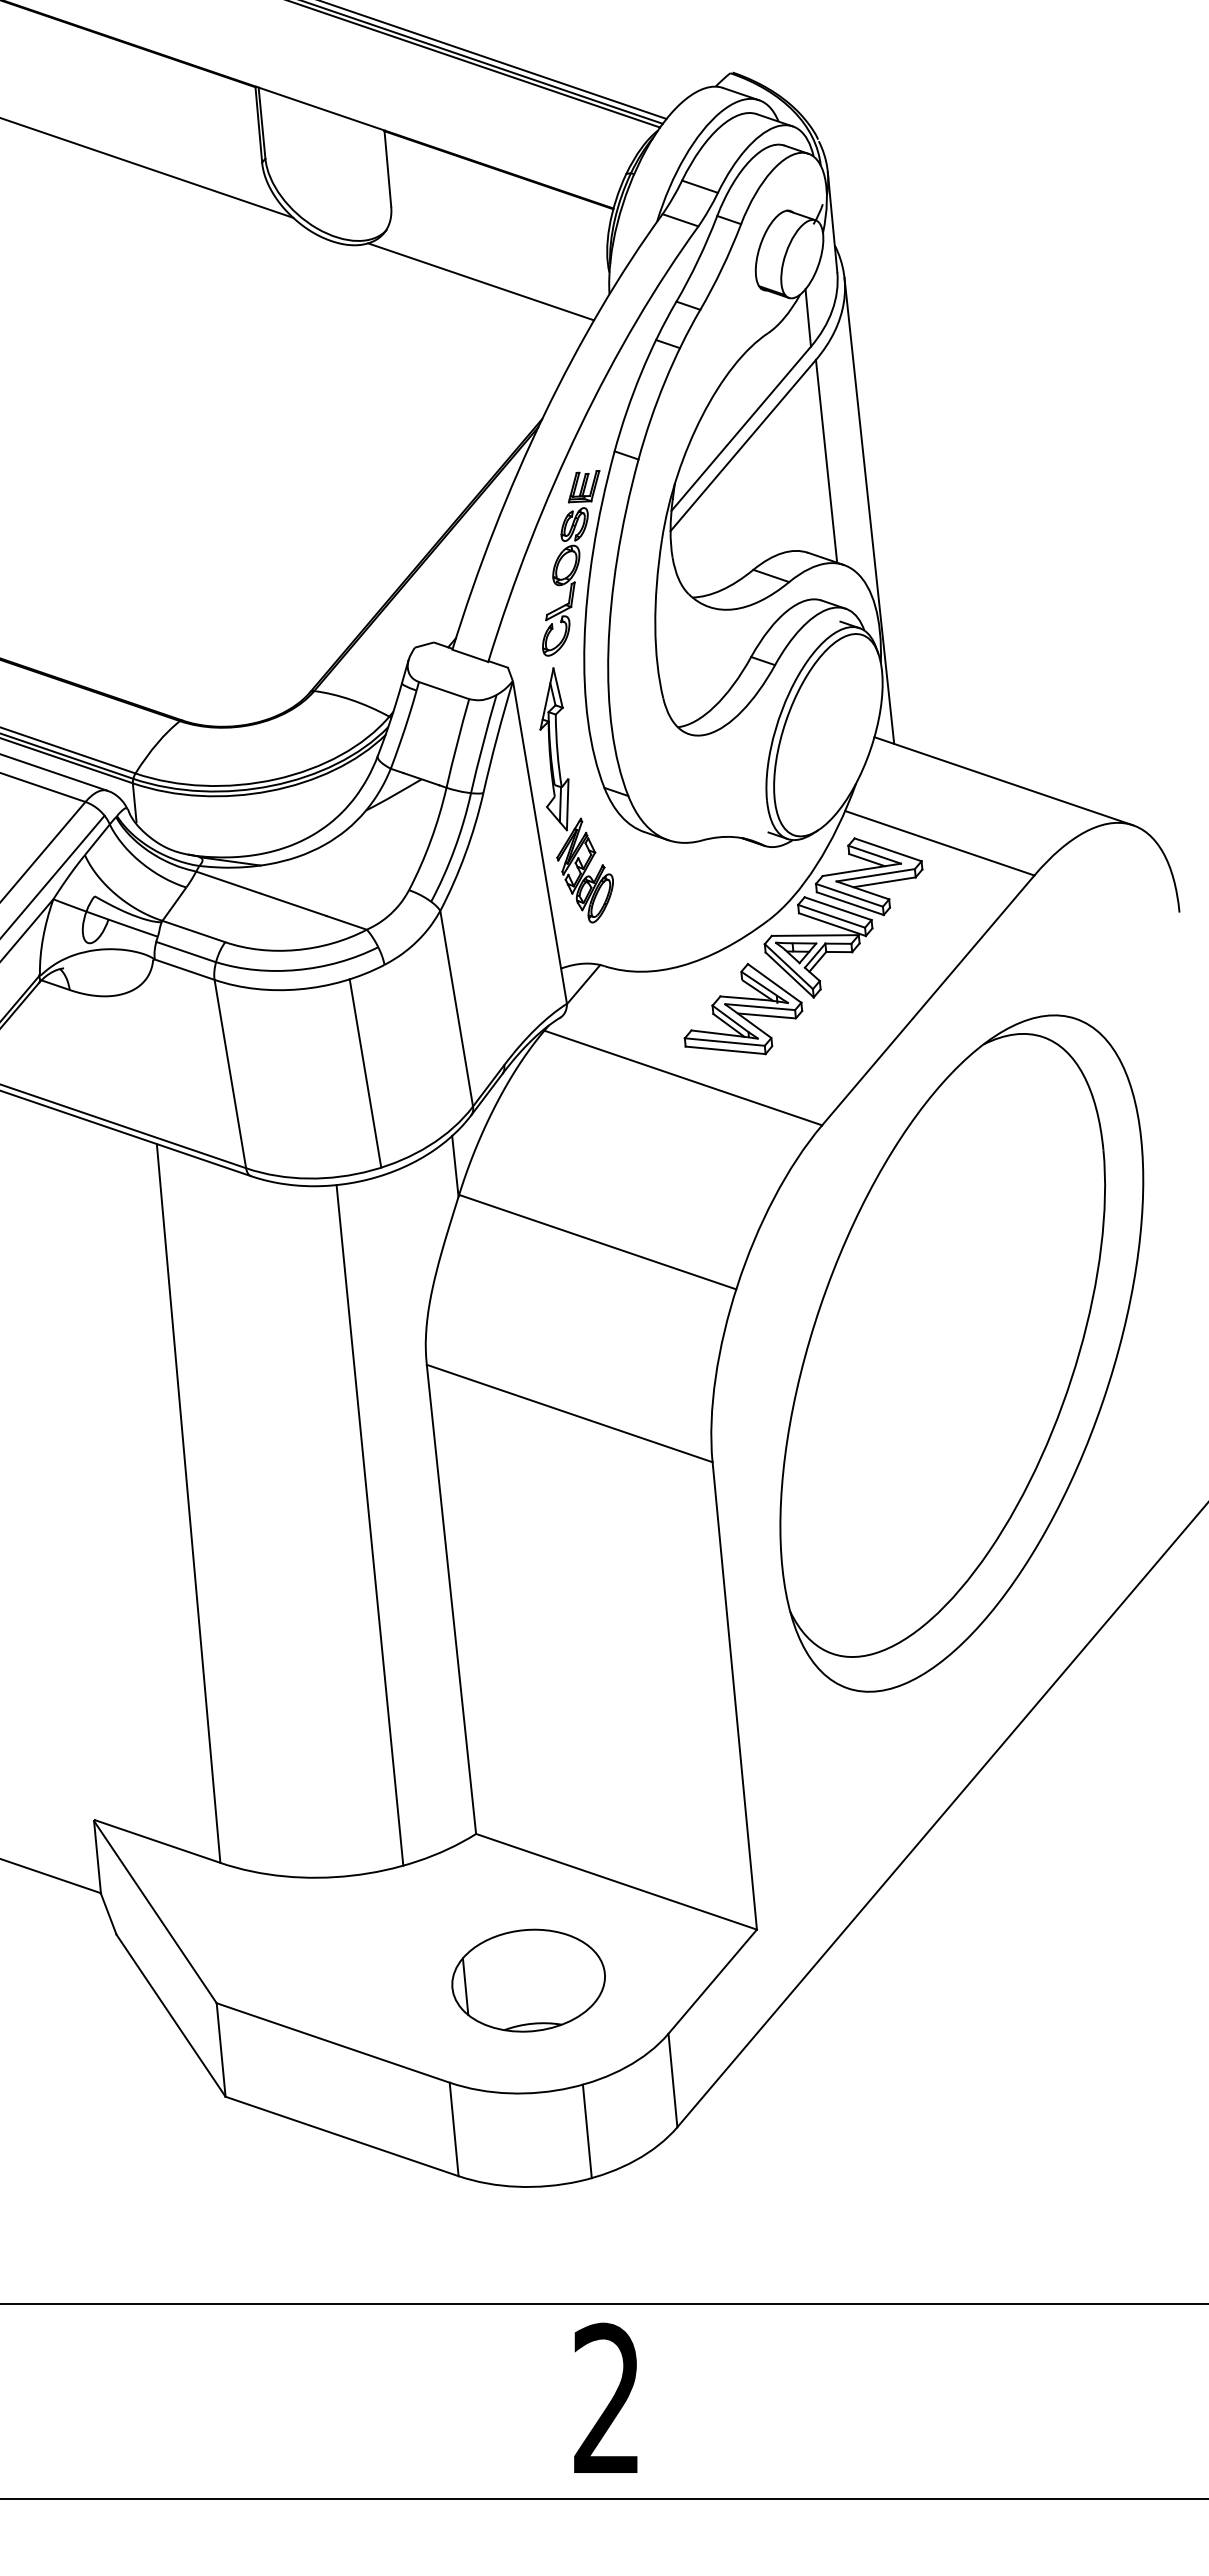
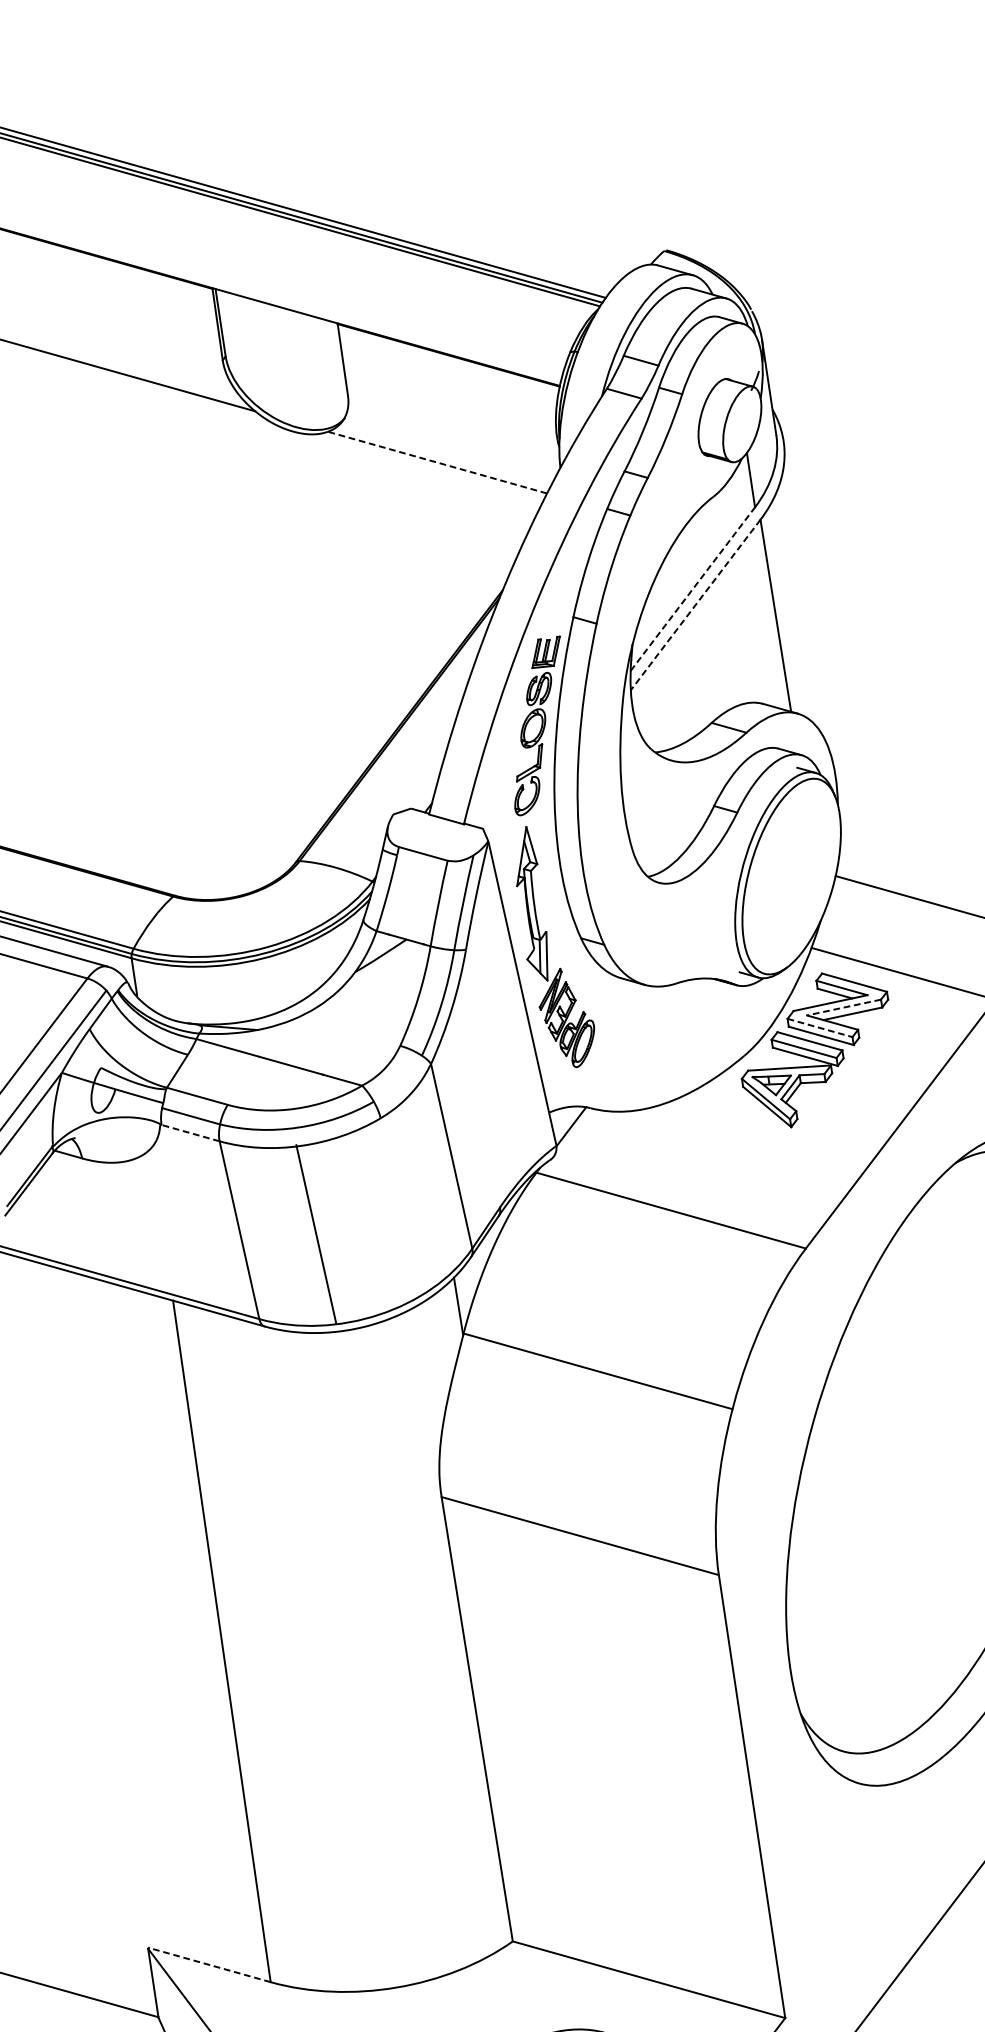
line: (480, 281) -> (436, 462), solid -> dashed
line: (741, 428) -> (693, 588), solid -> dashed
line: (742, 445) -> (694, 605), solid -> dashed
line: (869, 510) -> (819, 660), removed
line: (875, 875) -> (843, 1007), solid -> dashed
line: (849, 895) -> (820, 1028), solid -> dashed
line: (184, 969) -> (190, 1132), solid -> dashed
part: (743, 1009) -> (724, 1142), removed
line: (365, 1073) -> (316, 1234), moved
line: (369, 1525) -> (395, 1653), removed
line: (157, 1841) -> (209, 1965), solid -> dashed

